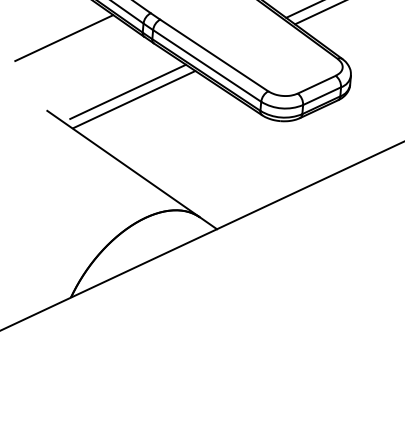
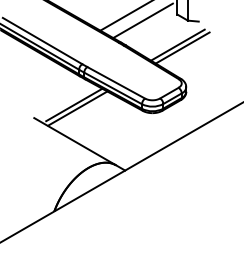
line: (63, 37) -> (39, 80), removed

